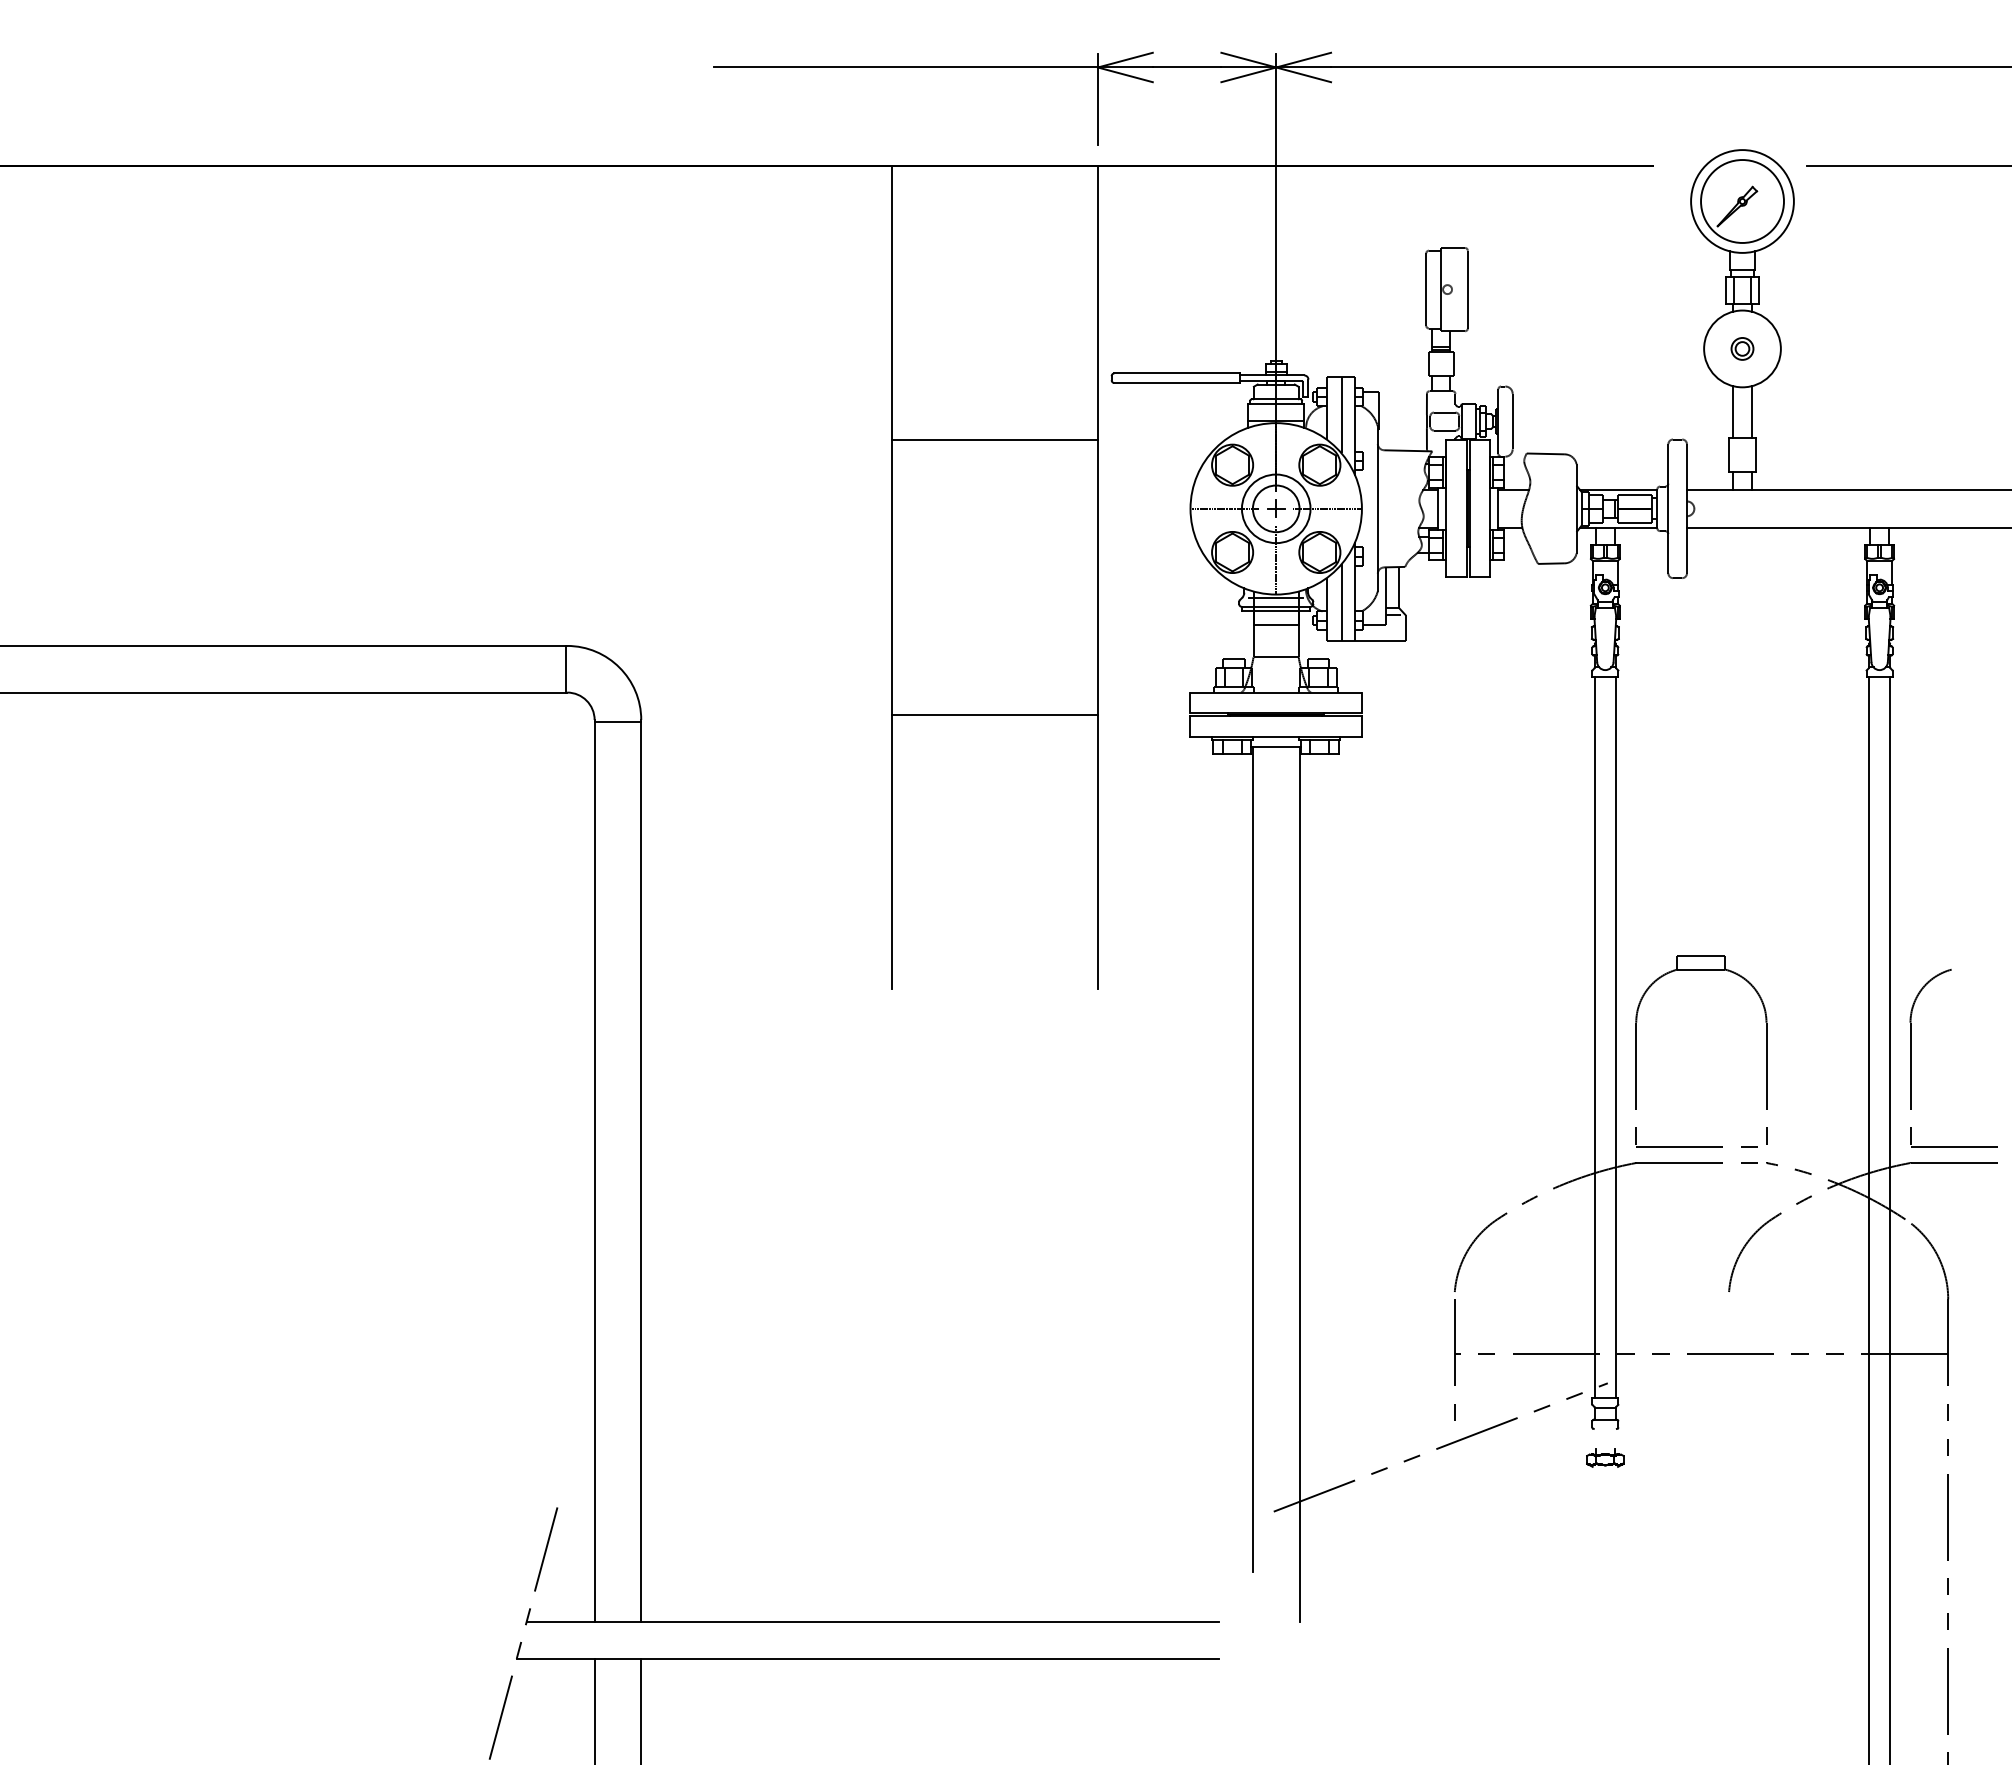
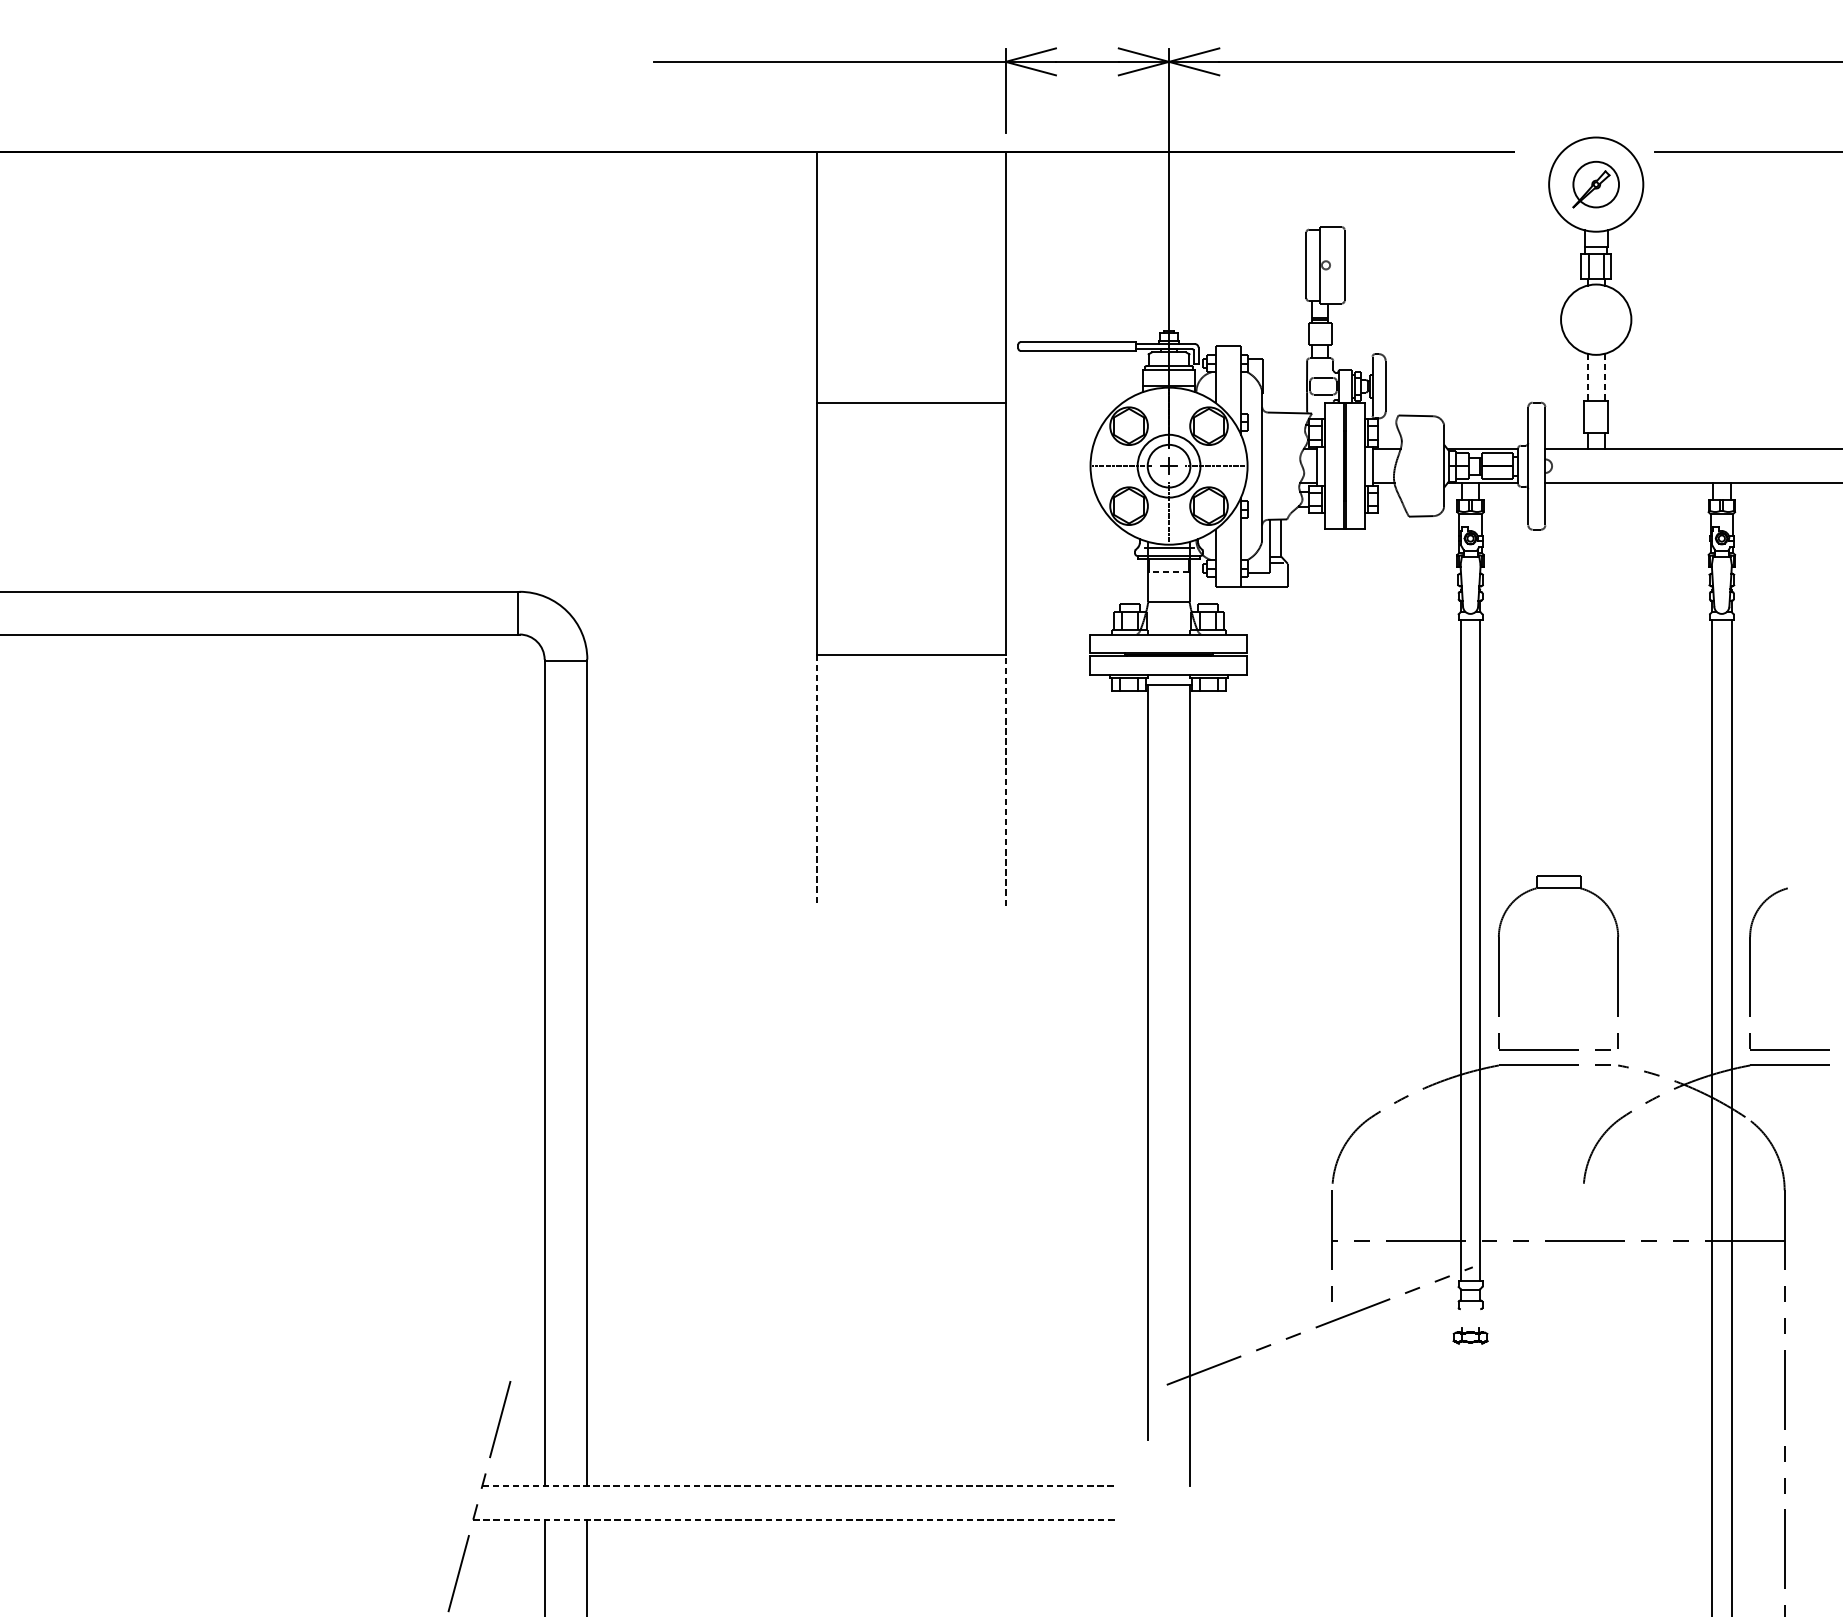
circle: (1742, 201) -> (1596, 184), size x0.6
part: (1742, 348) -> (1596, 319), removed
line: (1733, 412) -> (1587, 377), solid -> dashed
line: (1751, 412) -> (1604, 377), solid -> dashed
line: (1341, 415) -> (1228, 380), removed
line: (1341, 602) -> (1228, 551), removed
line: (1275, 624) -> (1168, 572), solid -> dashed
line: (1097, 851) -> (1005, 780), solid -> dashed
line: (892, 852) -> (817, 781), solid -> dashed
line: (872, 1621) -> (799, 1485), solid -> dashed
line: (867, 1658) -> (794, 1519), solid -> dashed

